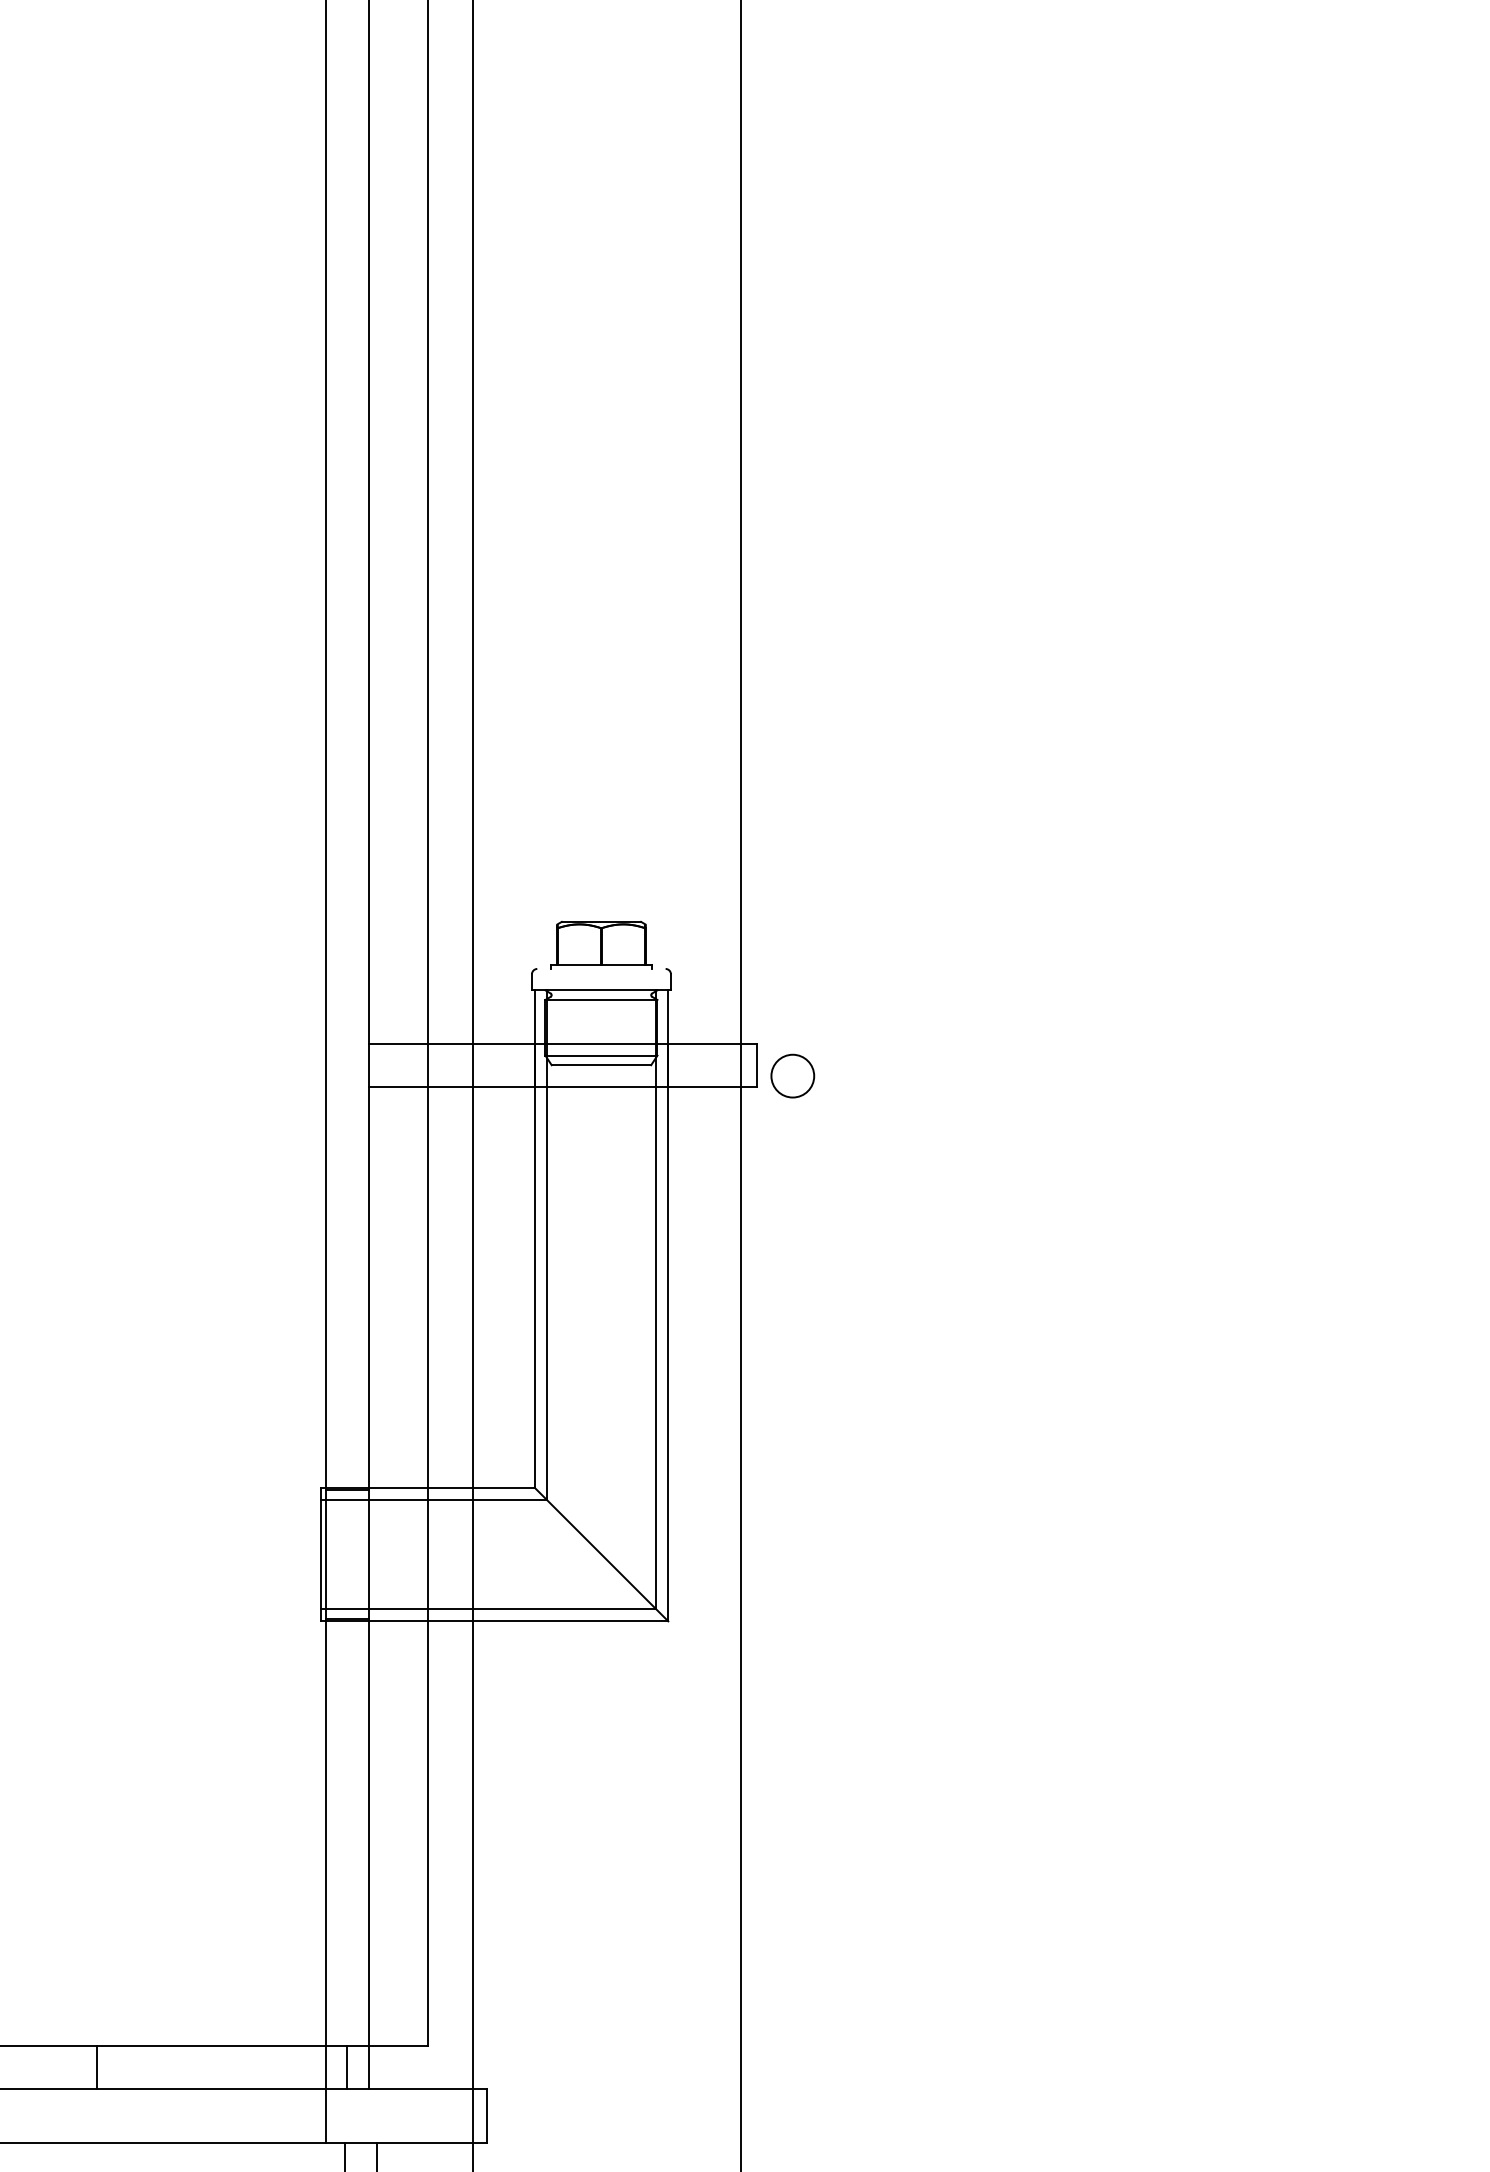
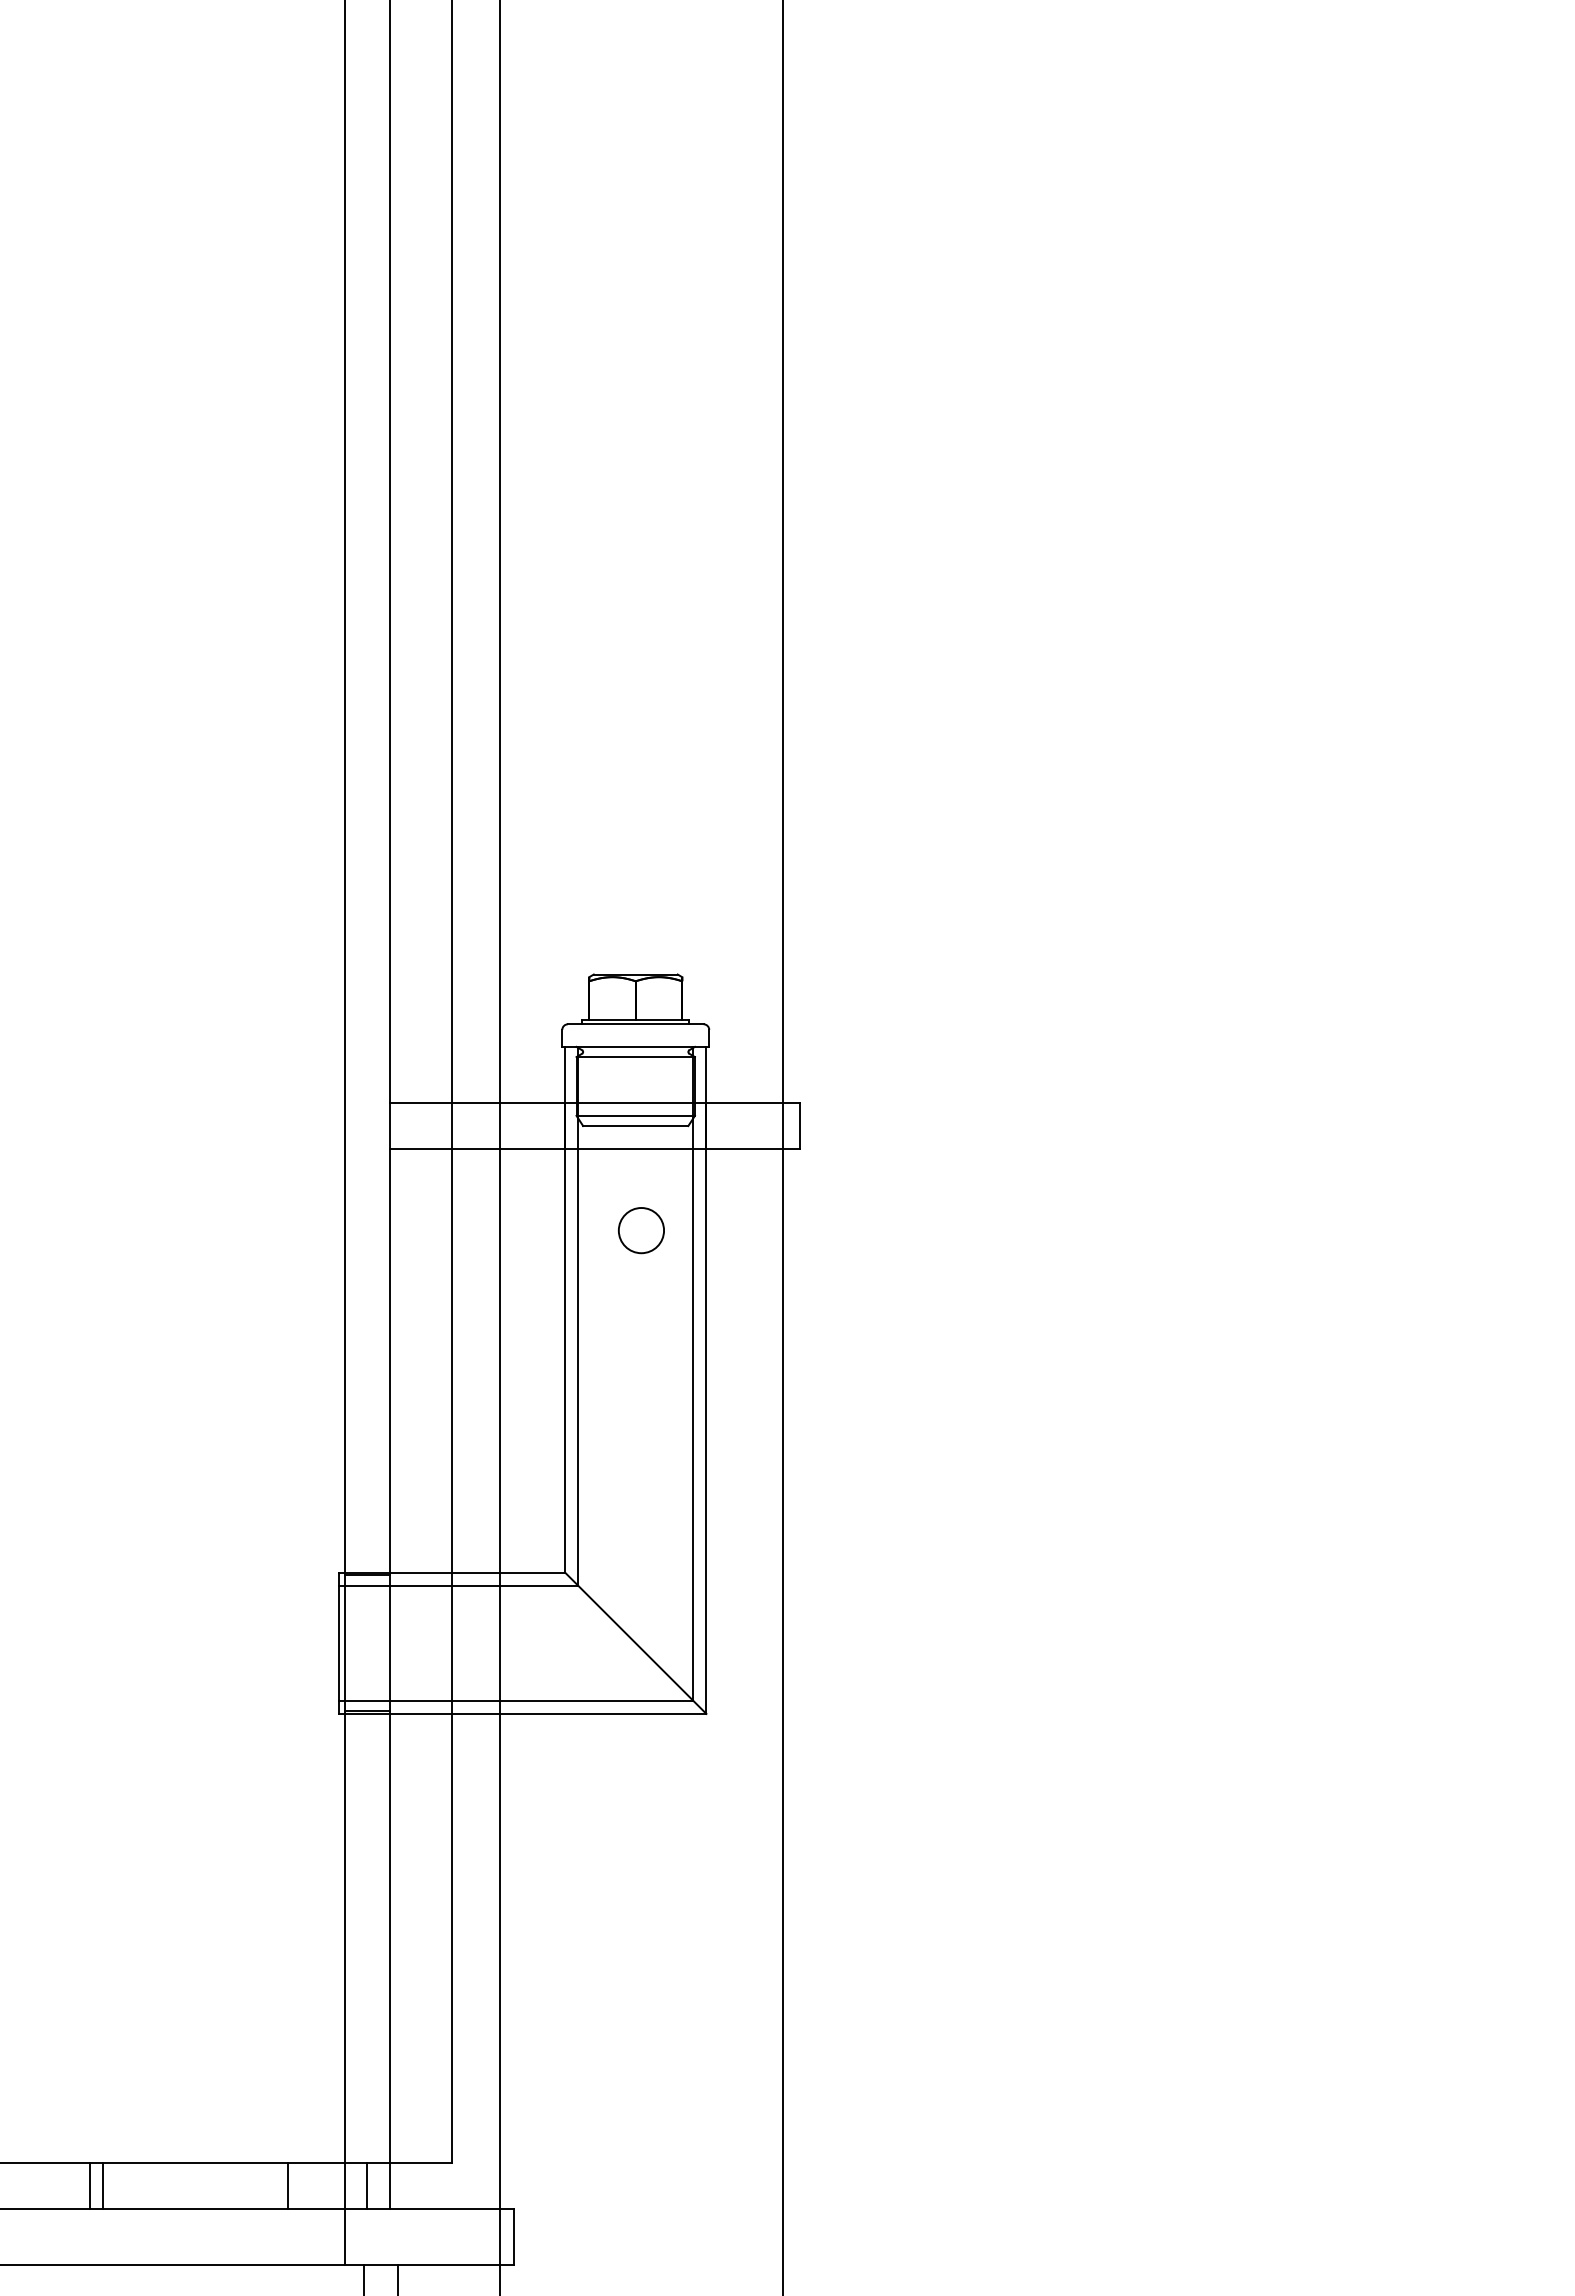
line: (601, 968) -> (635, 1023), added
circle: (792, 1075) -> (641, 1229), moved
line: (85, 2067) -> (90, 2185), added
line: (272, 2067) -> (288, 2185), added

